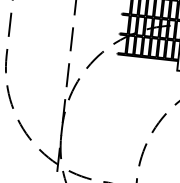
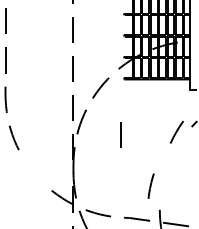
line: (108, 104) -> (120, 134), added
line: (158, 122) -> (176, 131), moved
line: (24, 129) -> (33, 171), removed
line: (142, 154) -> (150, 185), moved

